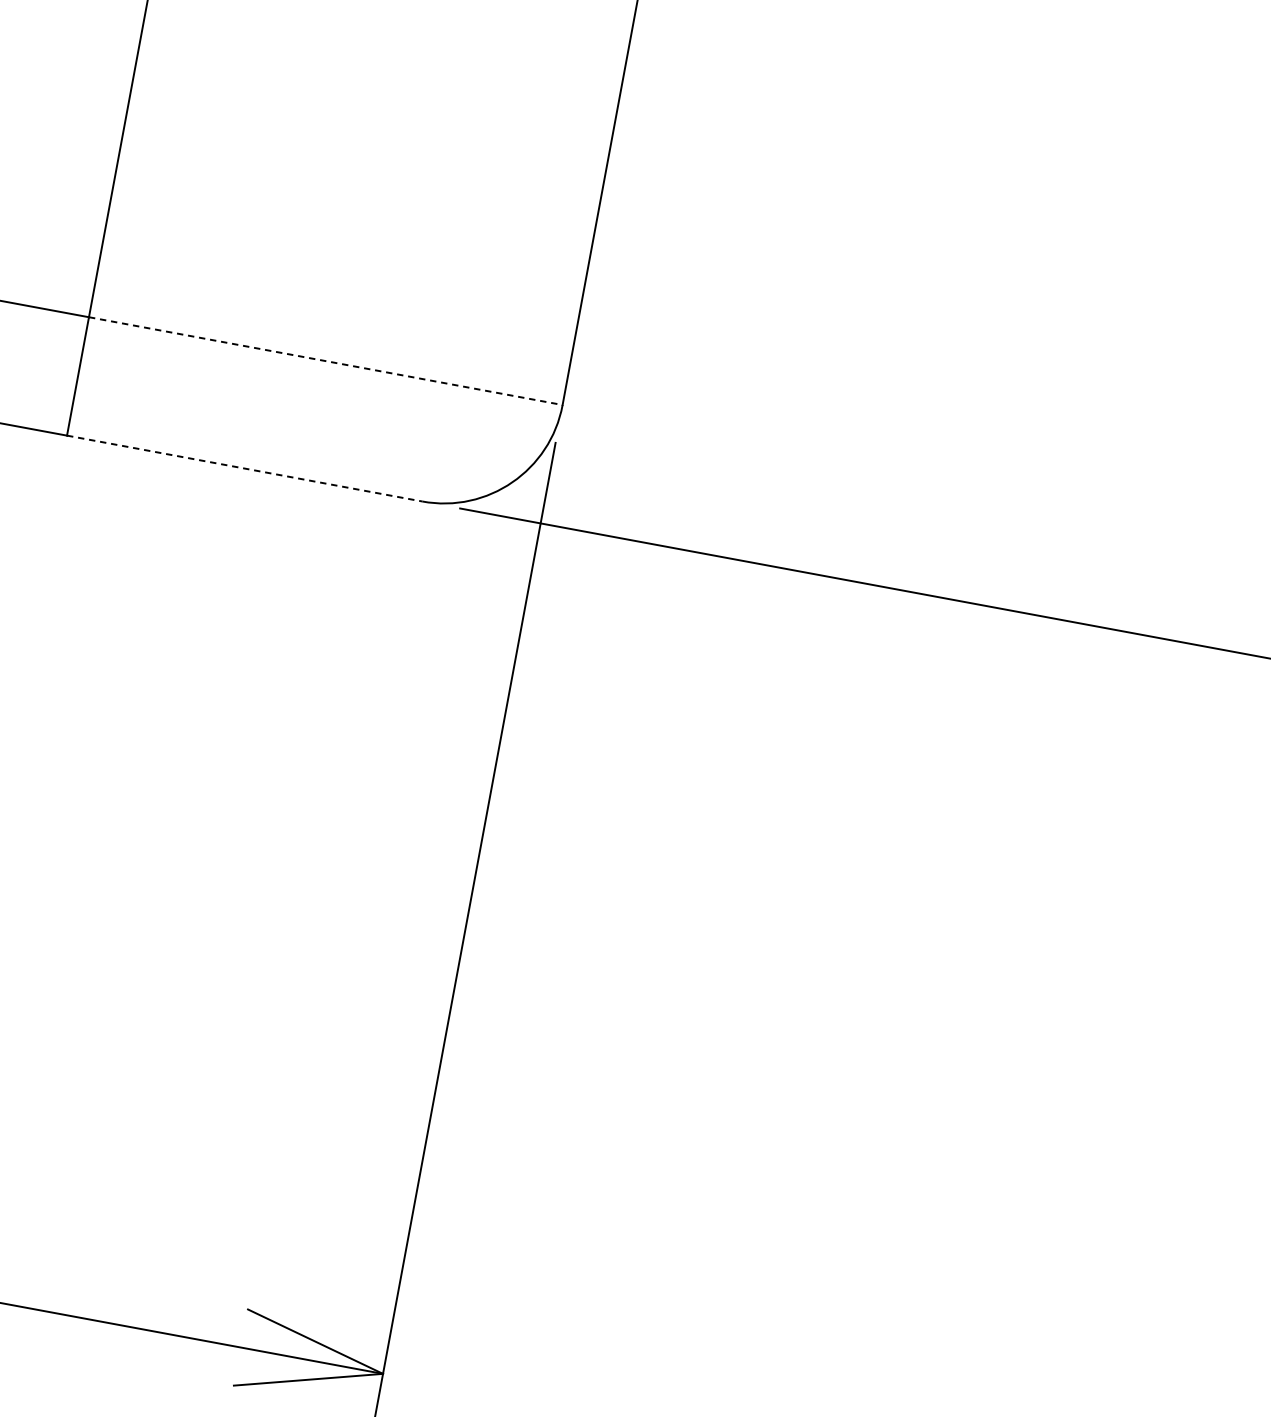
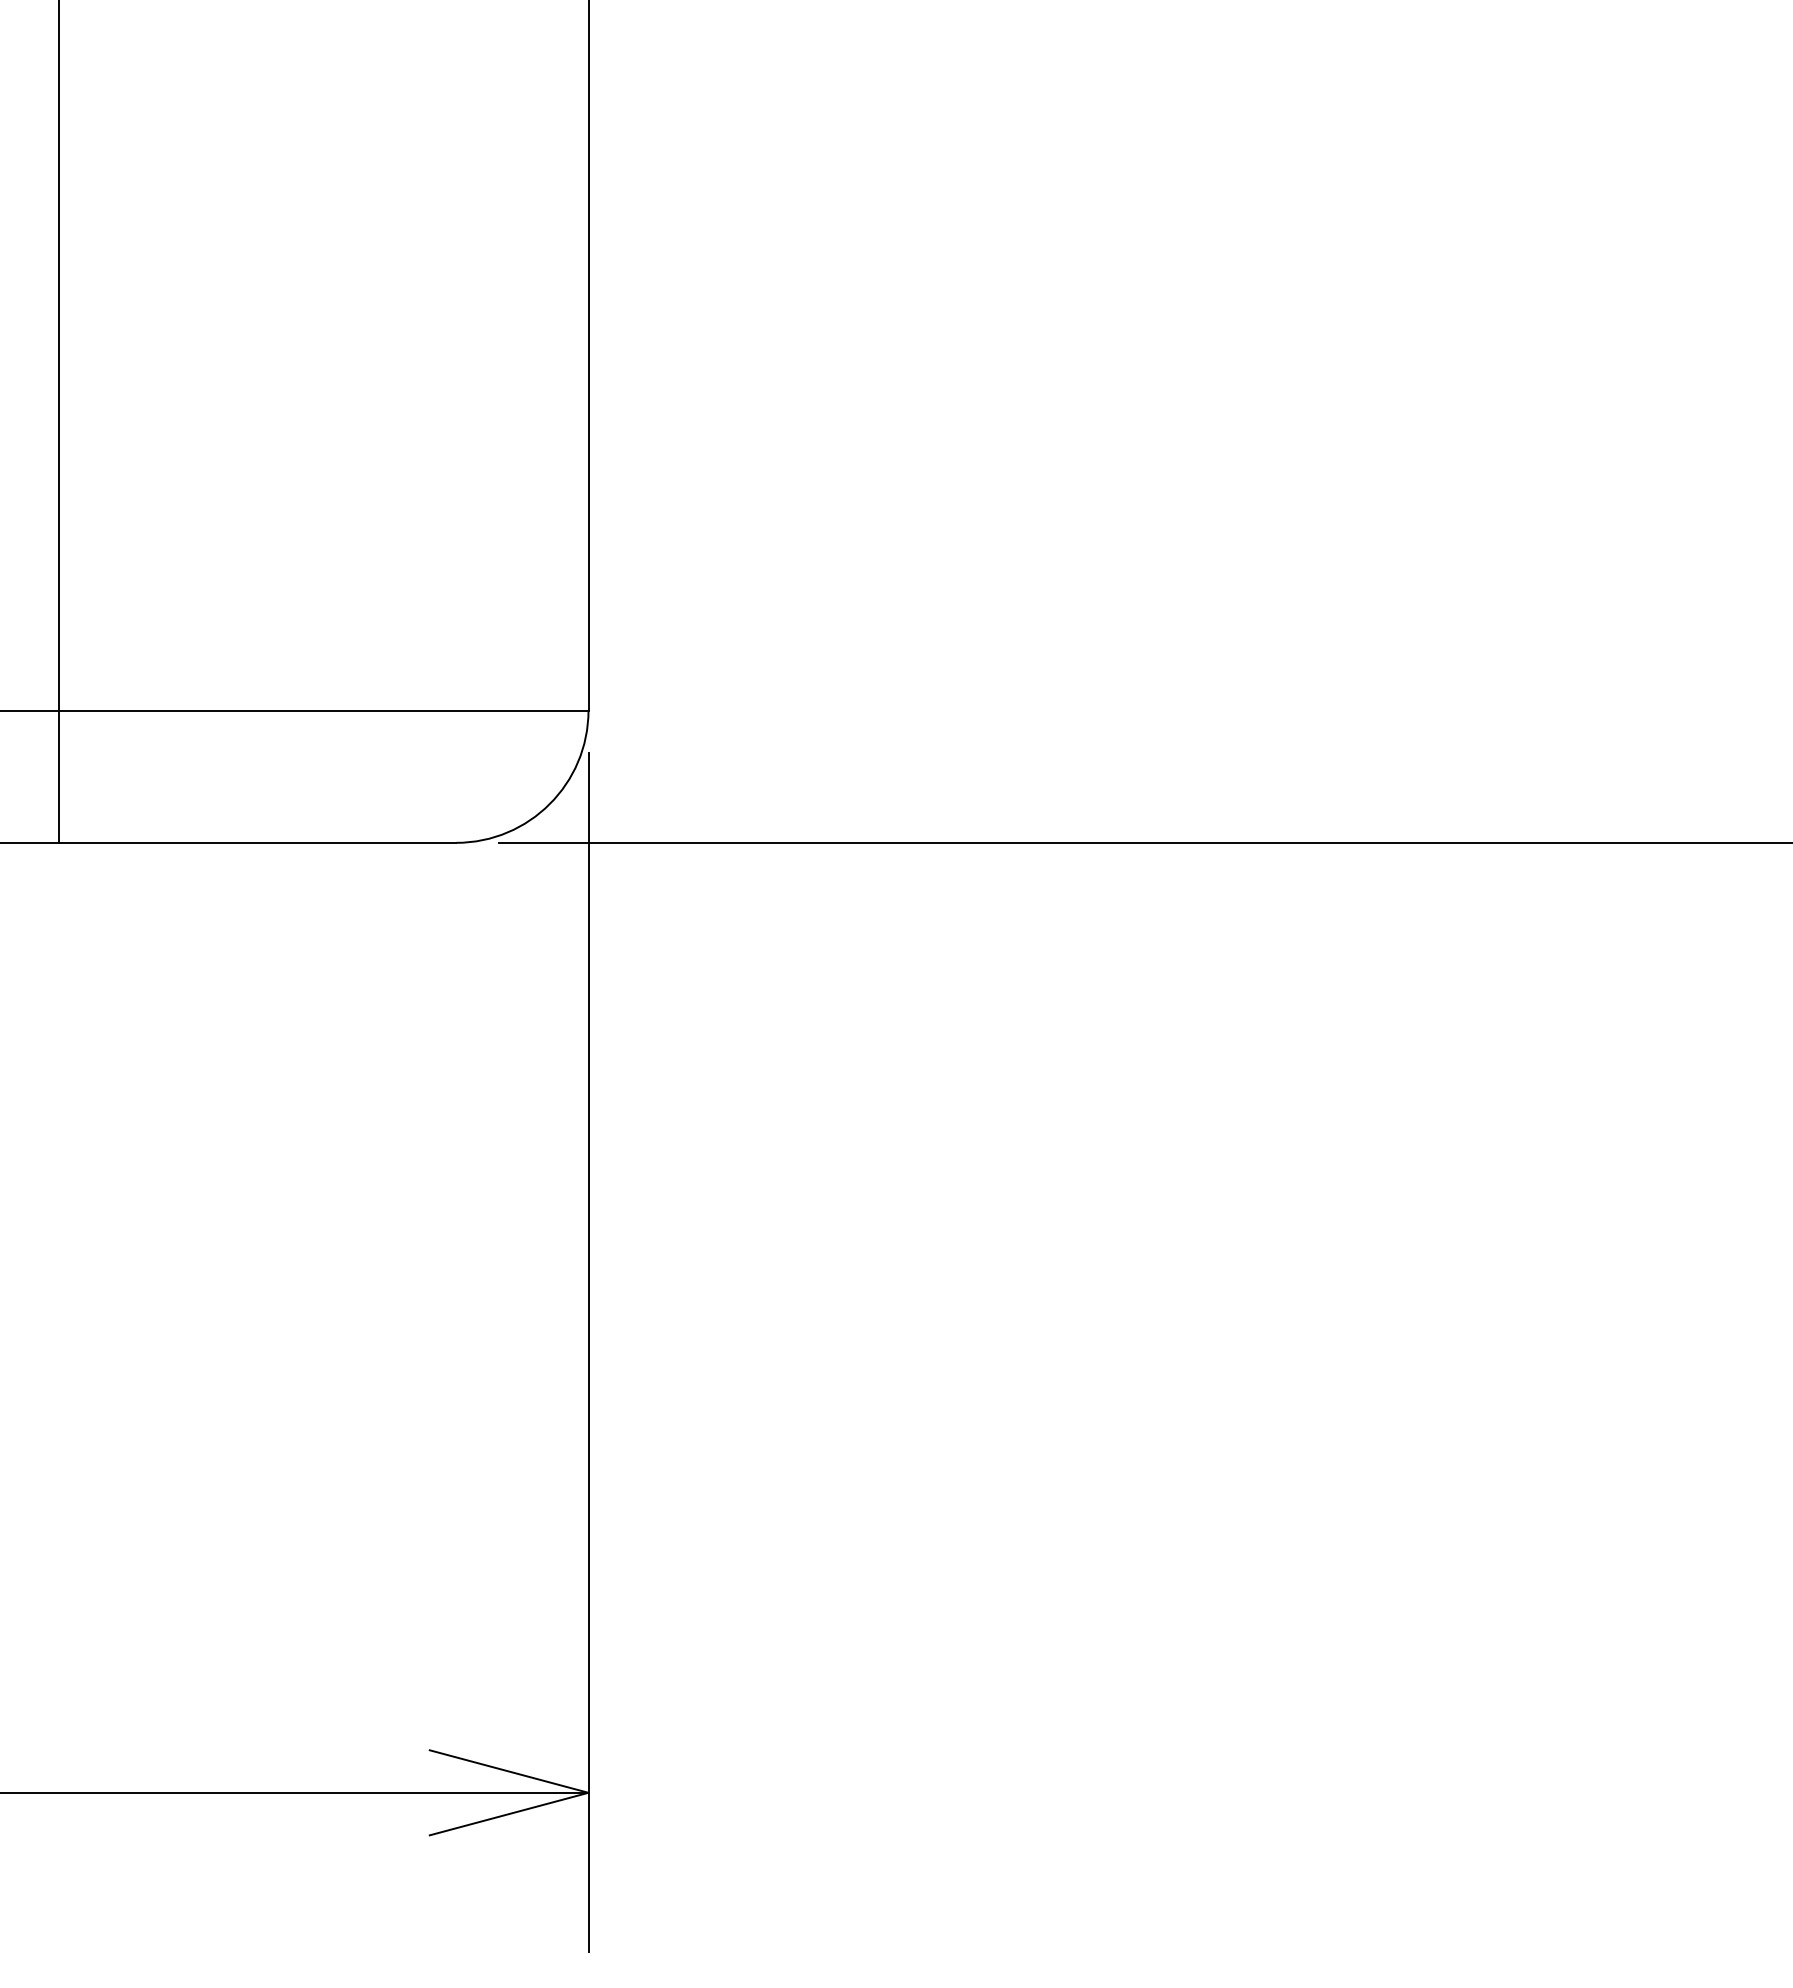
line: (325, 360) -> (323, 710), dashed -> solid
line: (245, 468) -> (258, 842), dashed -> solid

